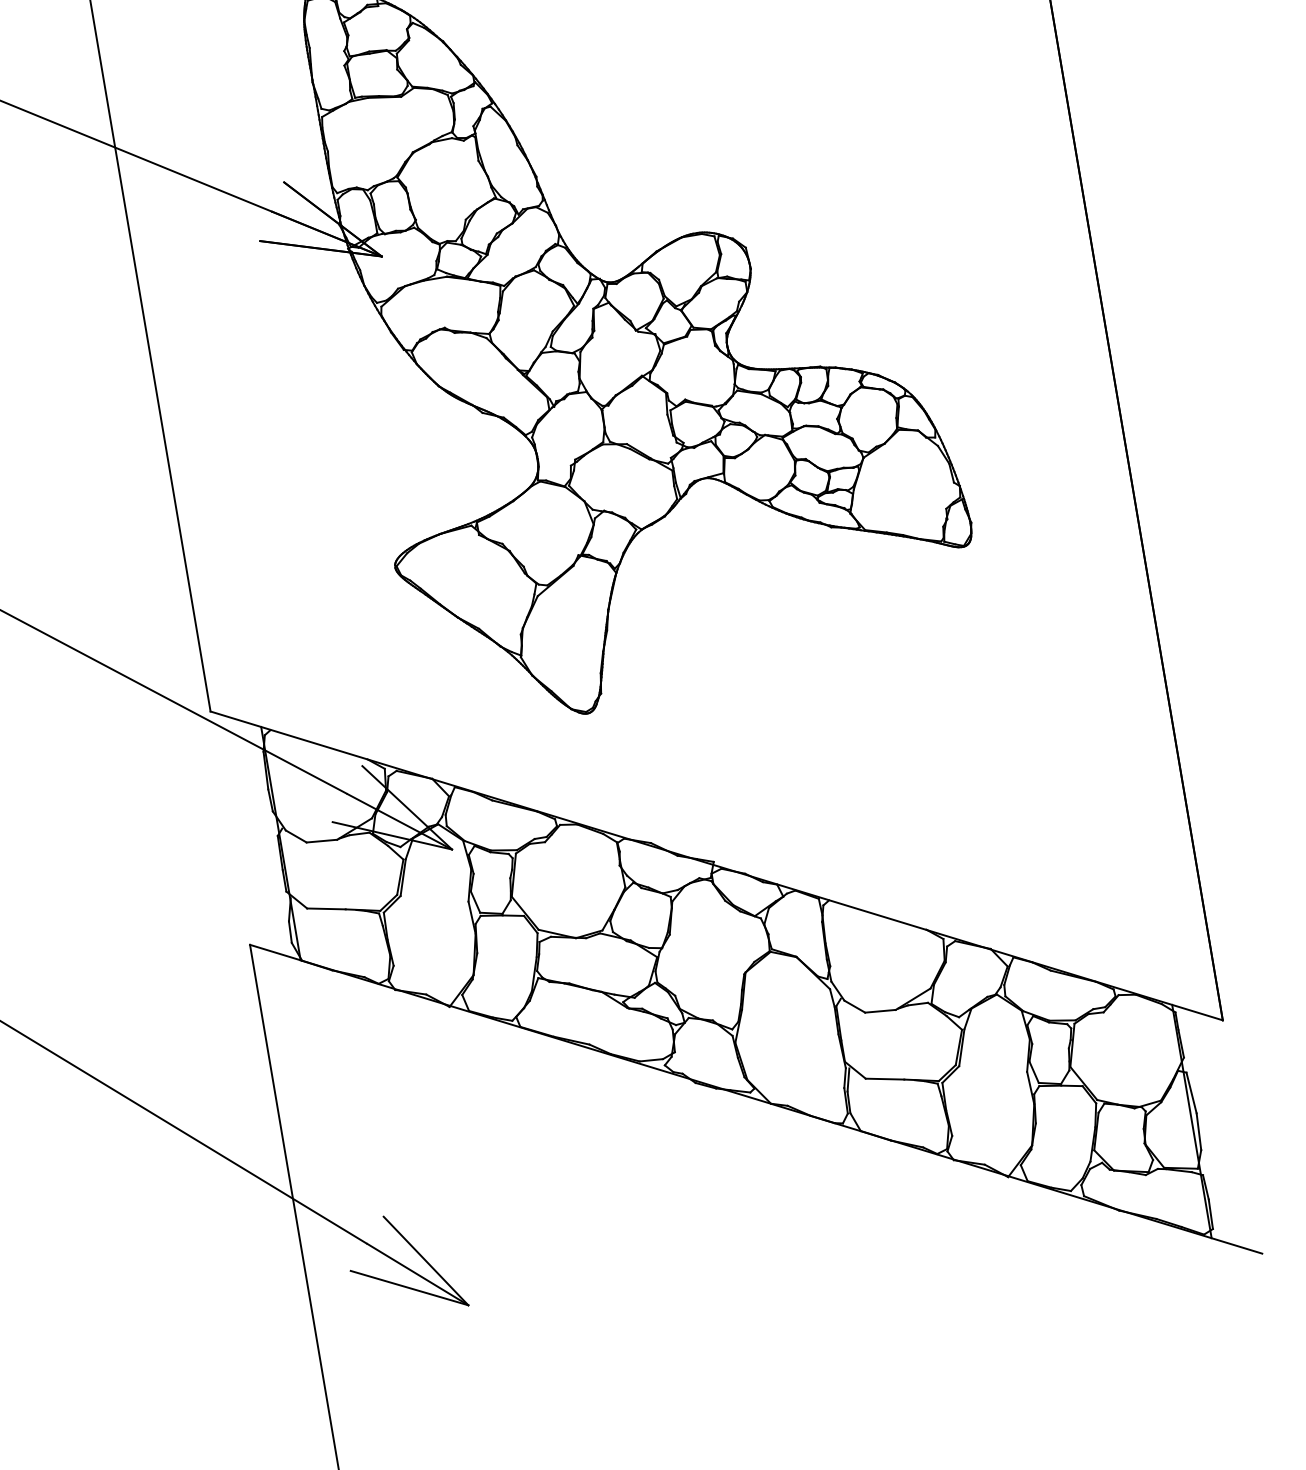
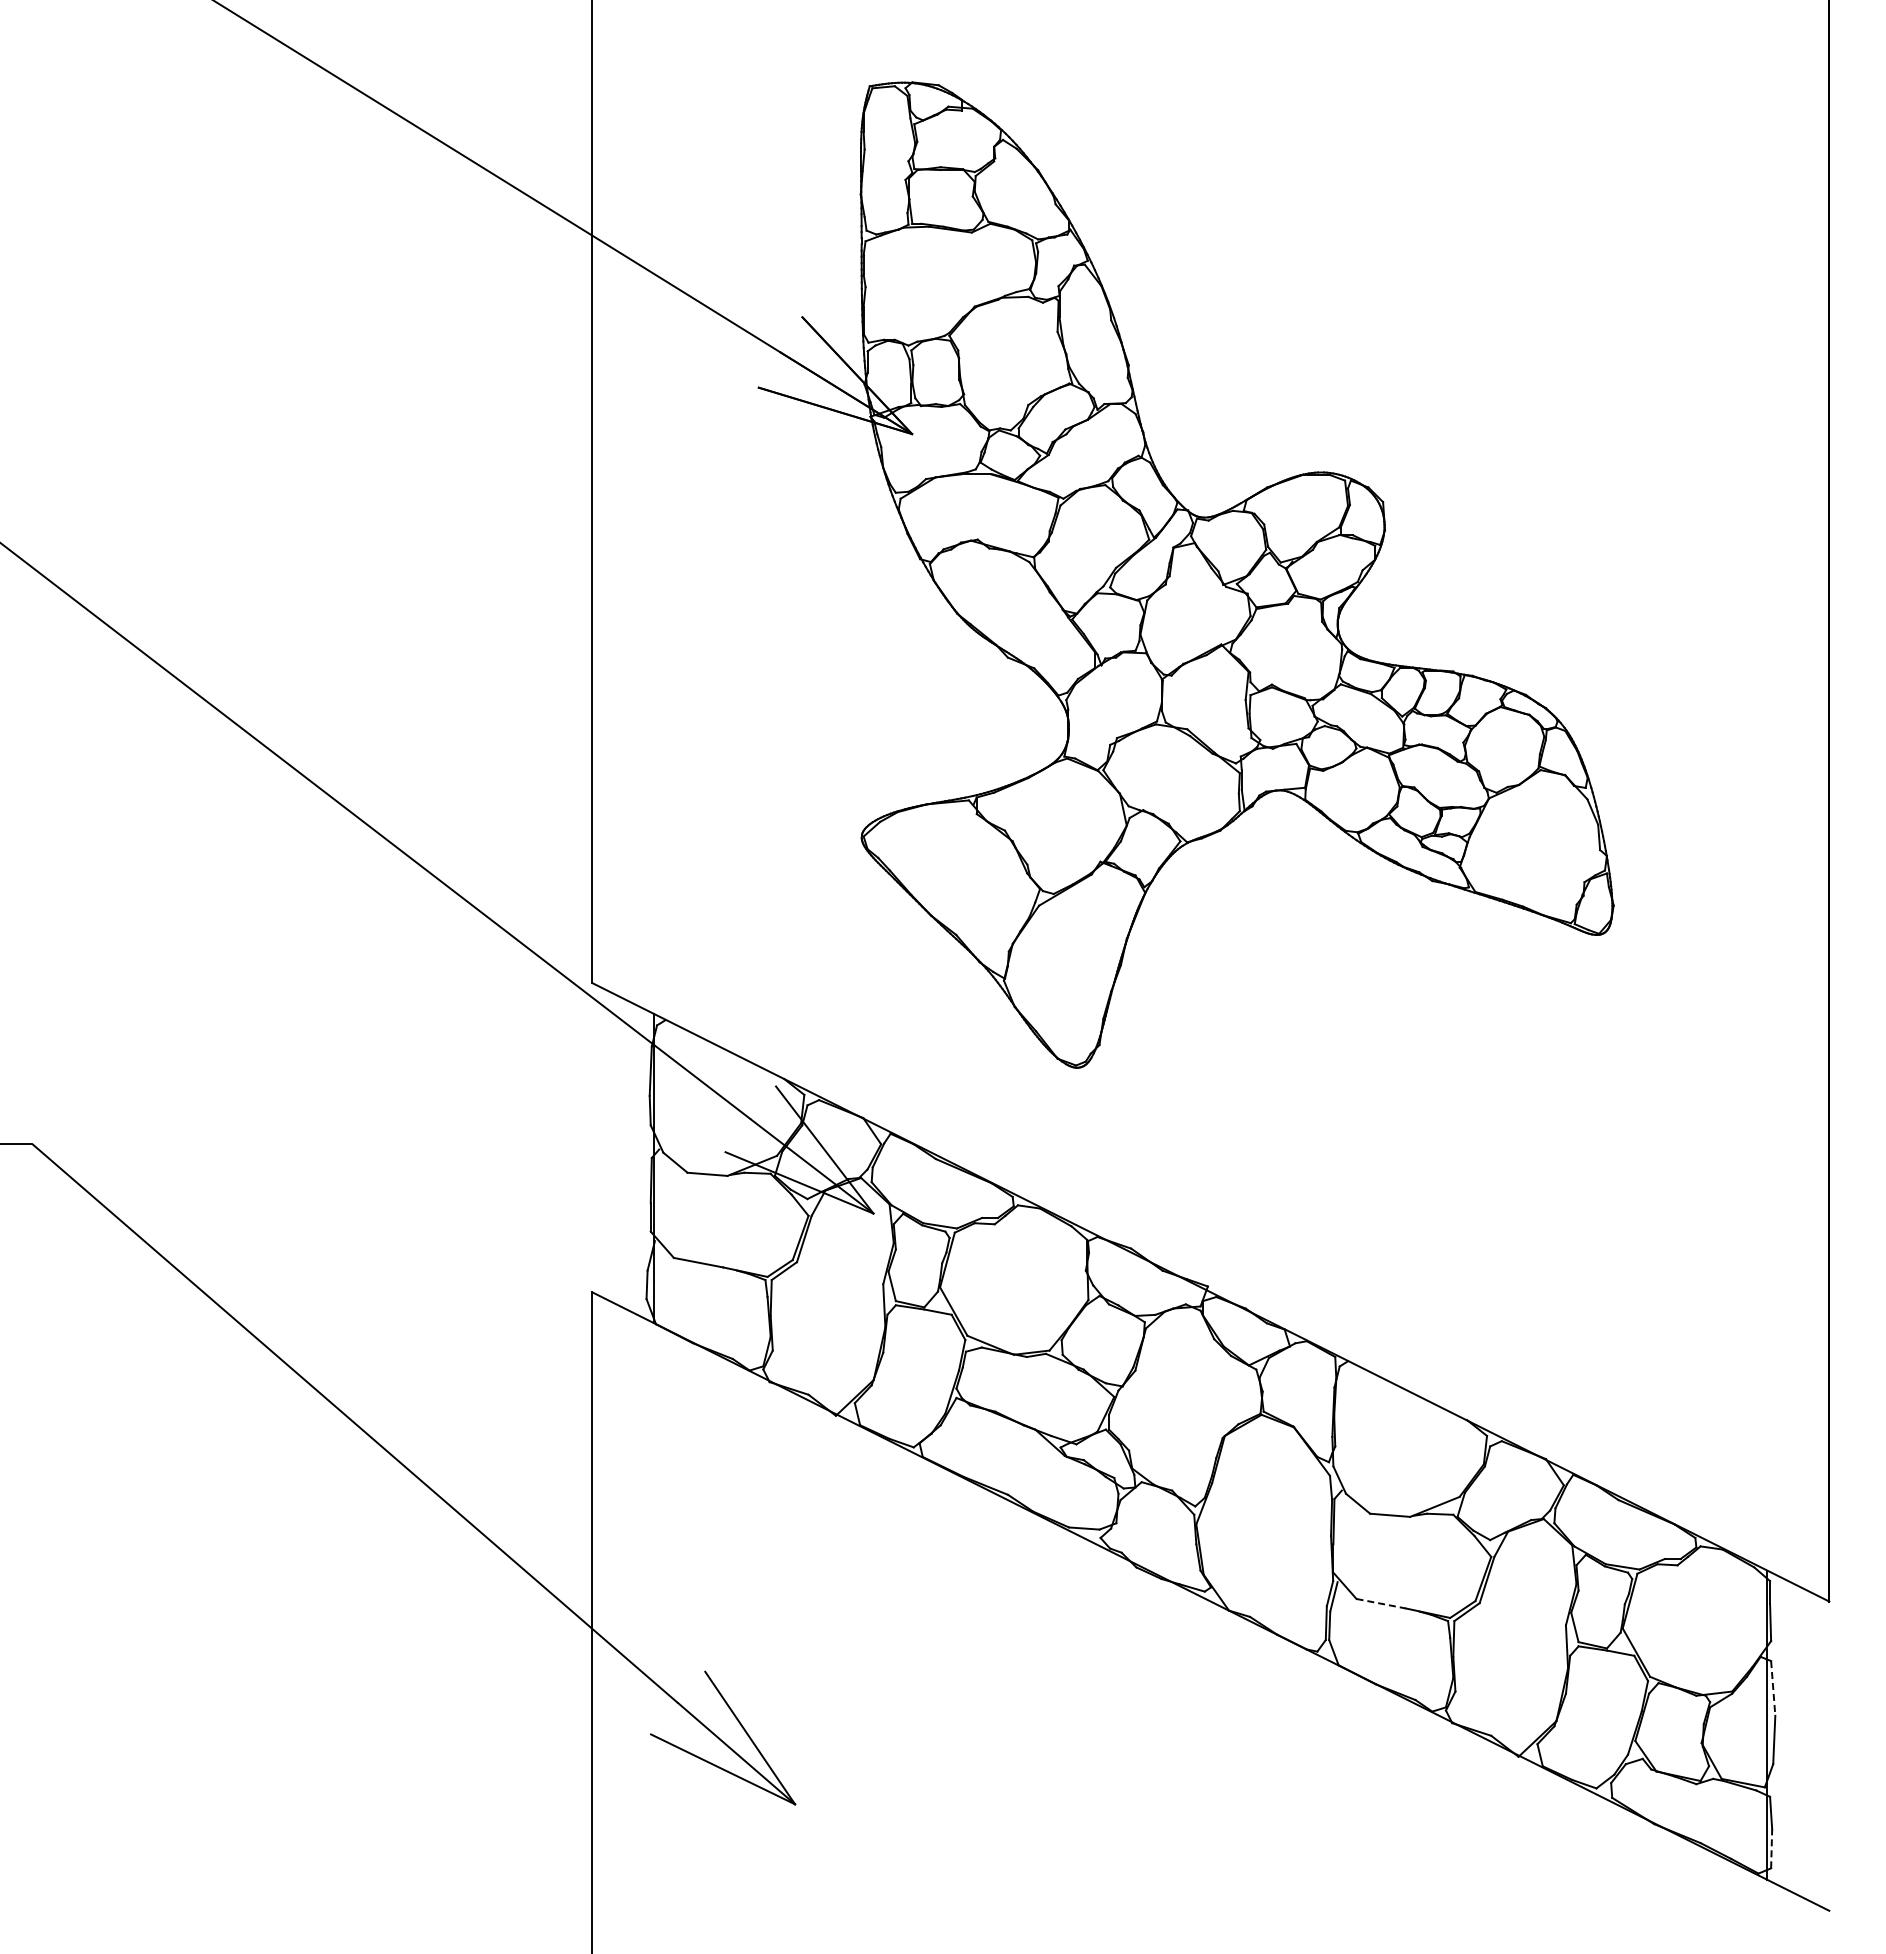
line: (885, 1078) -> (1381, 1603), solid -> dashed
line: (1191, 1093) -> (1773, 1688), solid -> dashed
line: (1210, 1214) -> (1771, 1848), solid -> dashed

